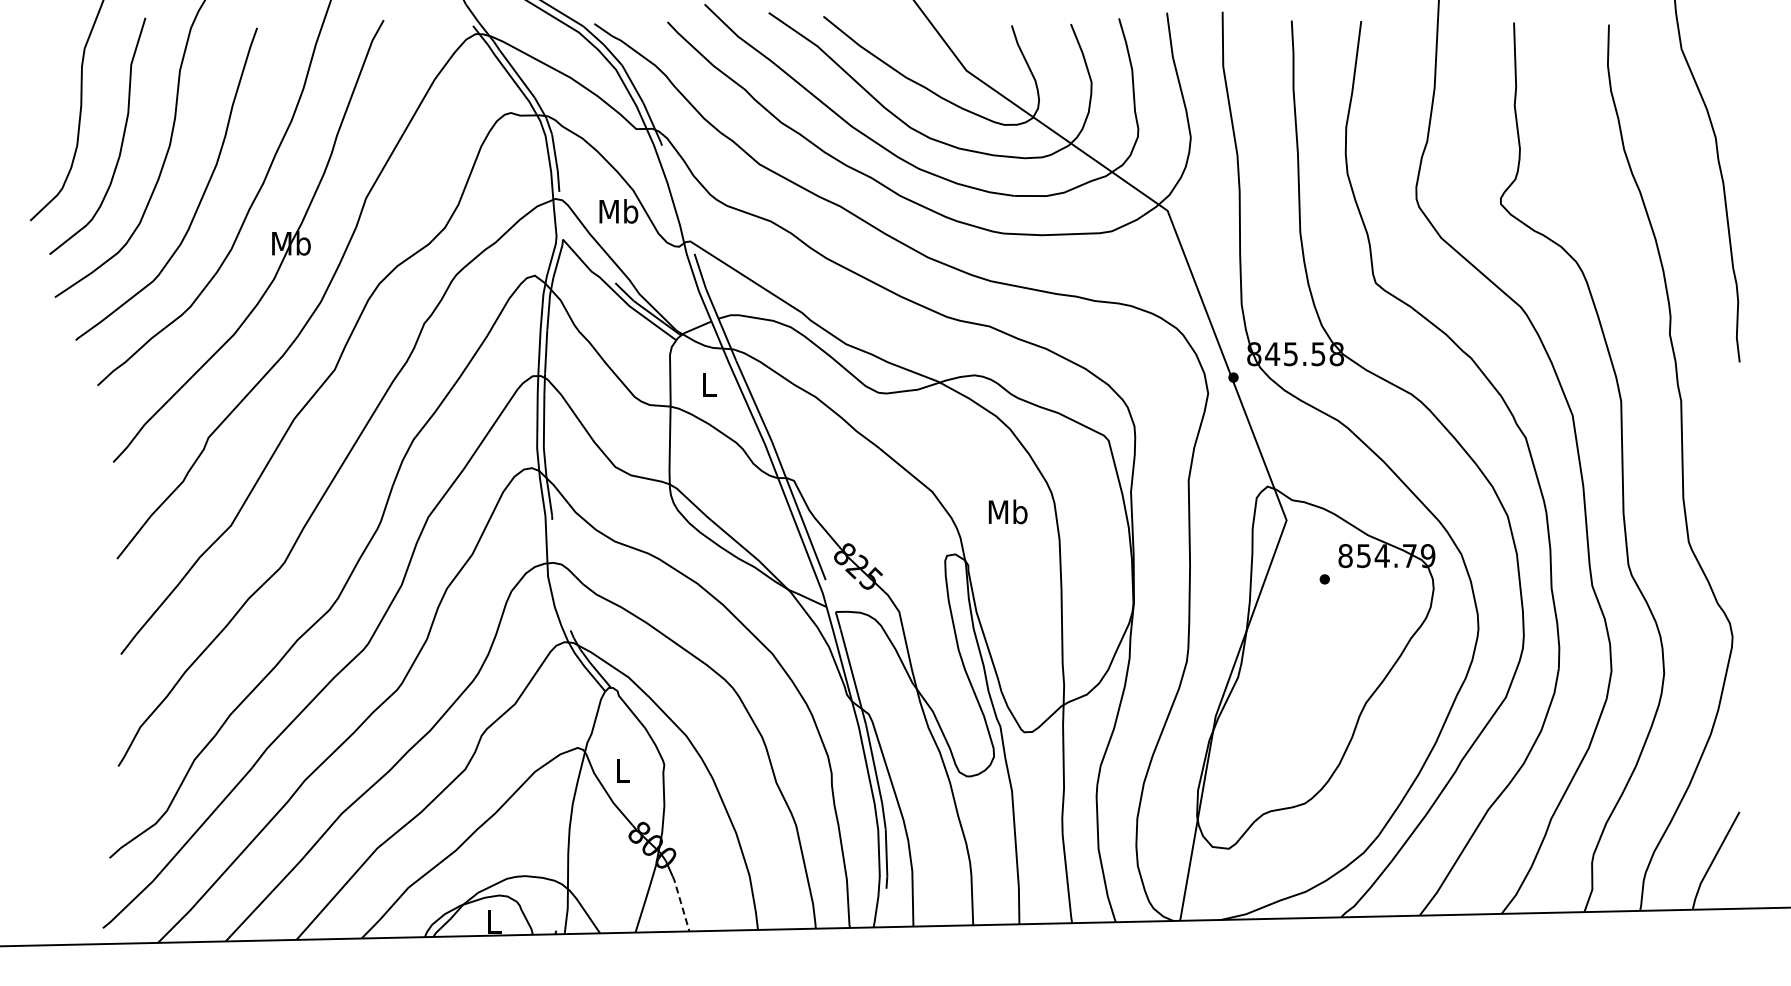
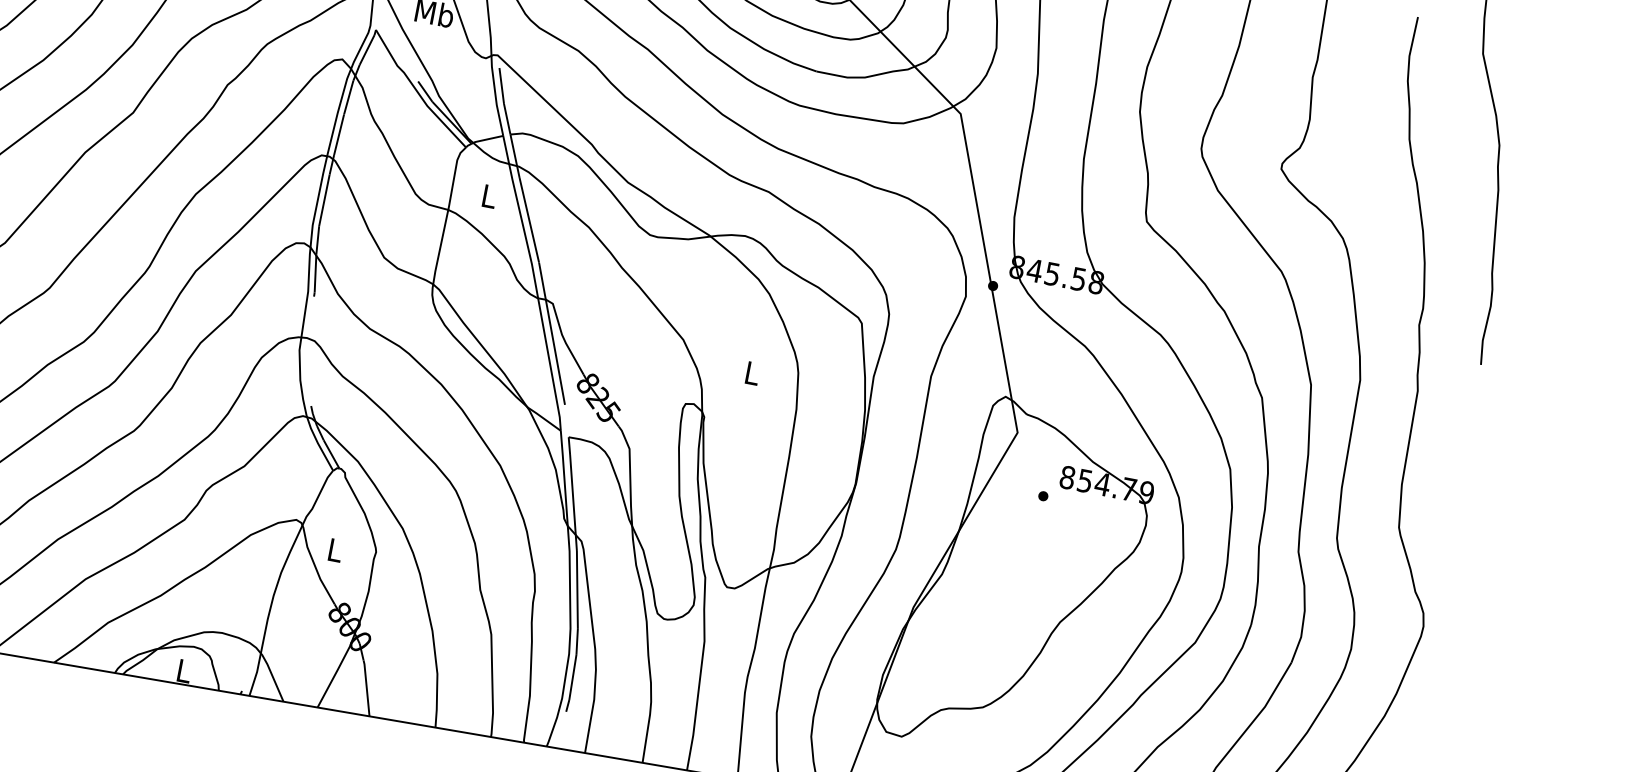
text: (1007, 511) -> (751, 372), Mb -> L
line: (681, 902) -> (367, 687), dashed -> solid

